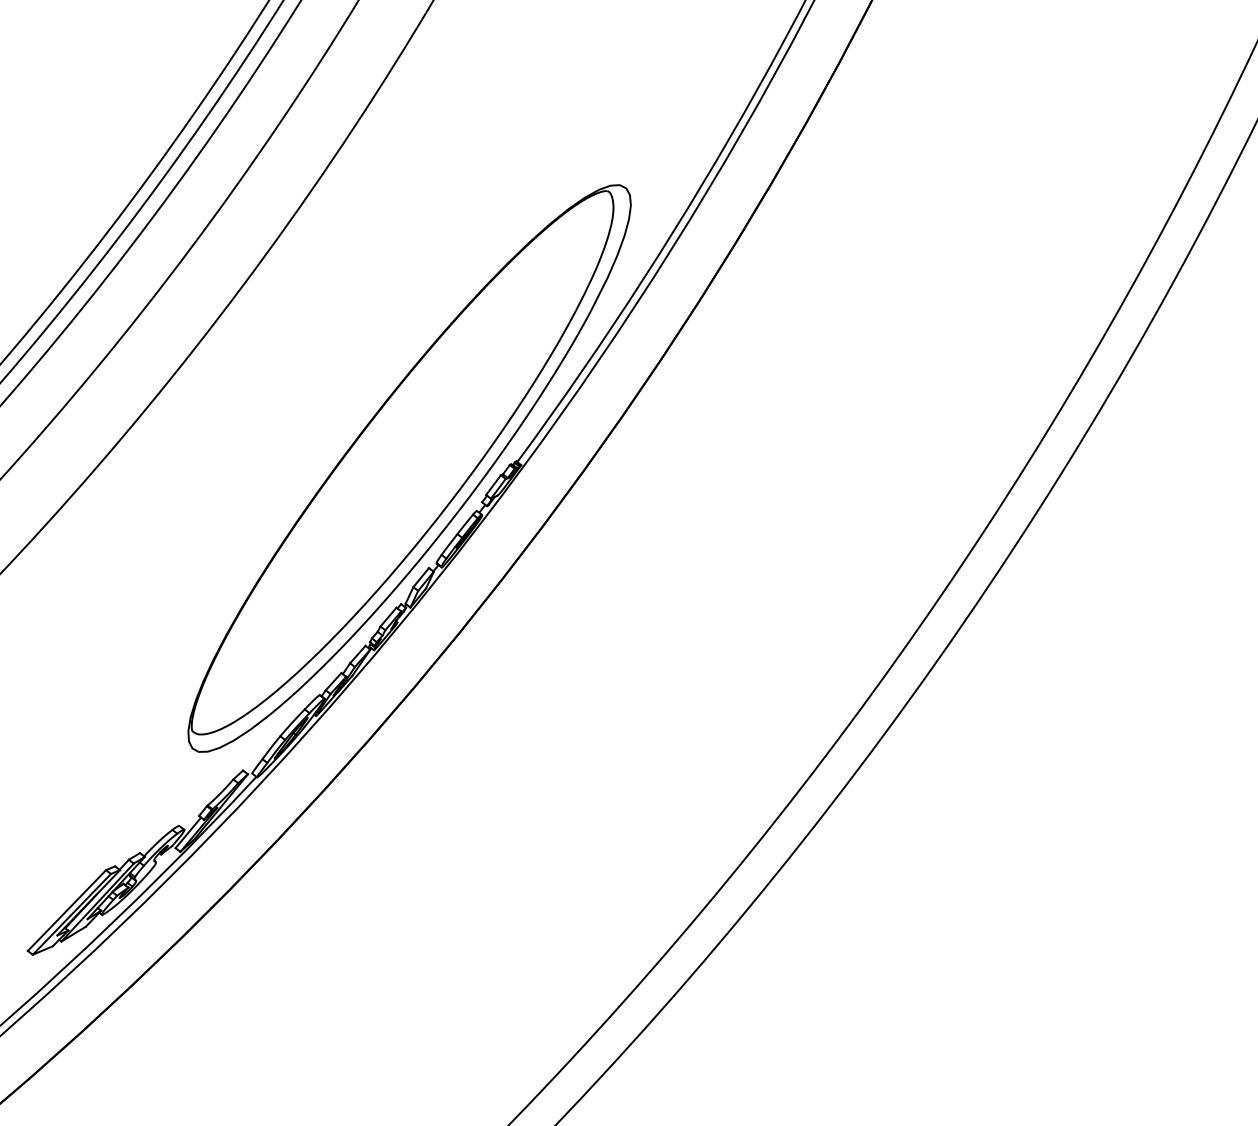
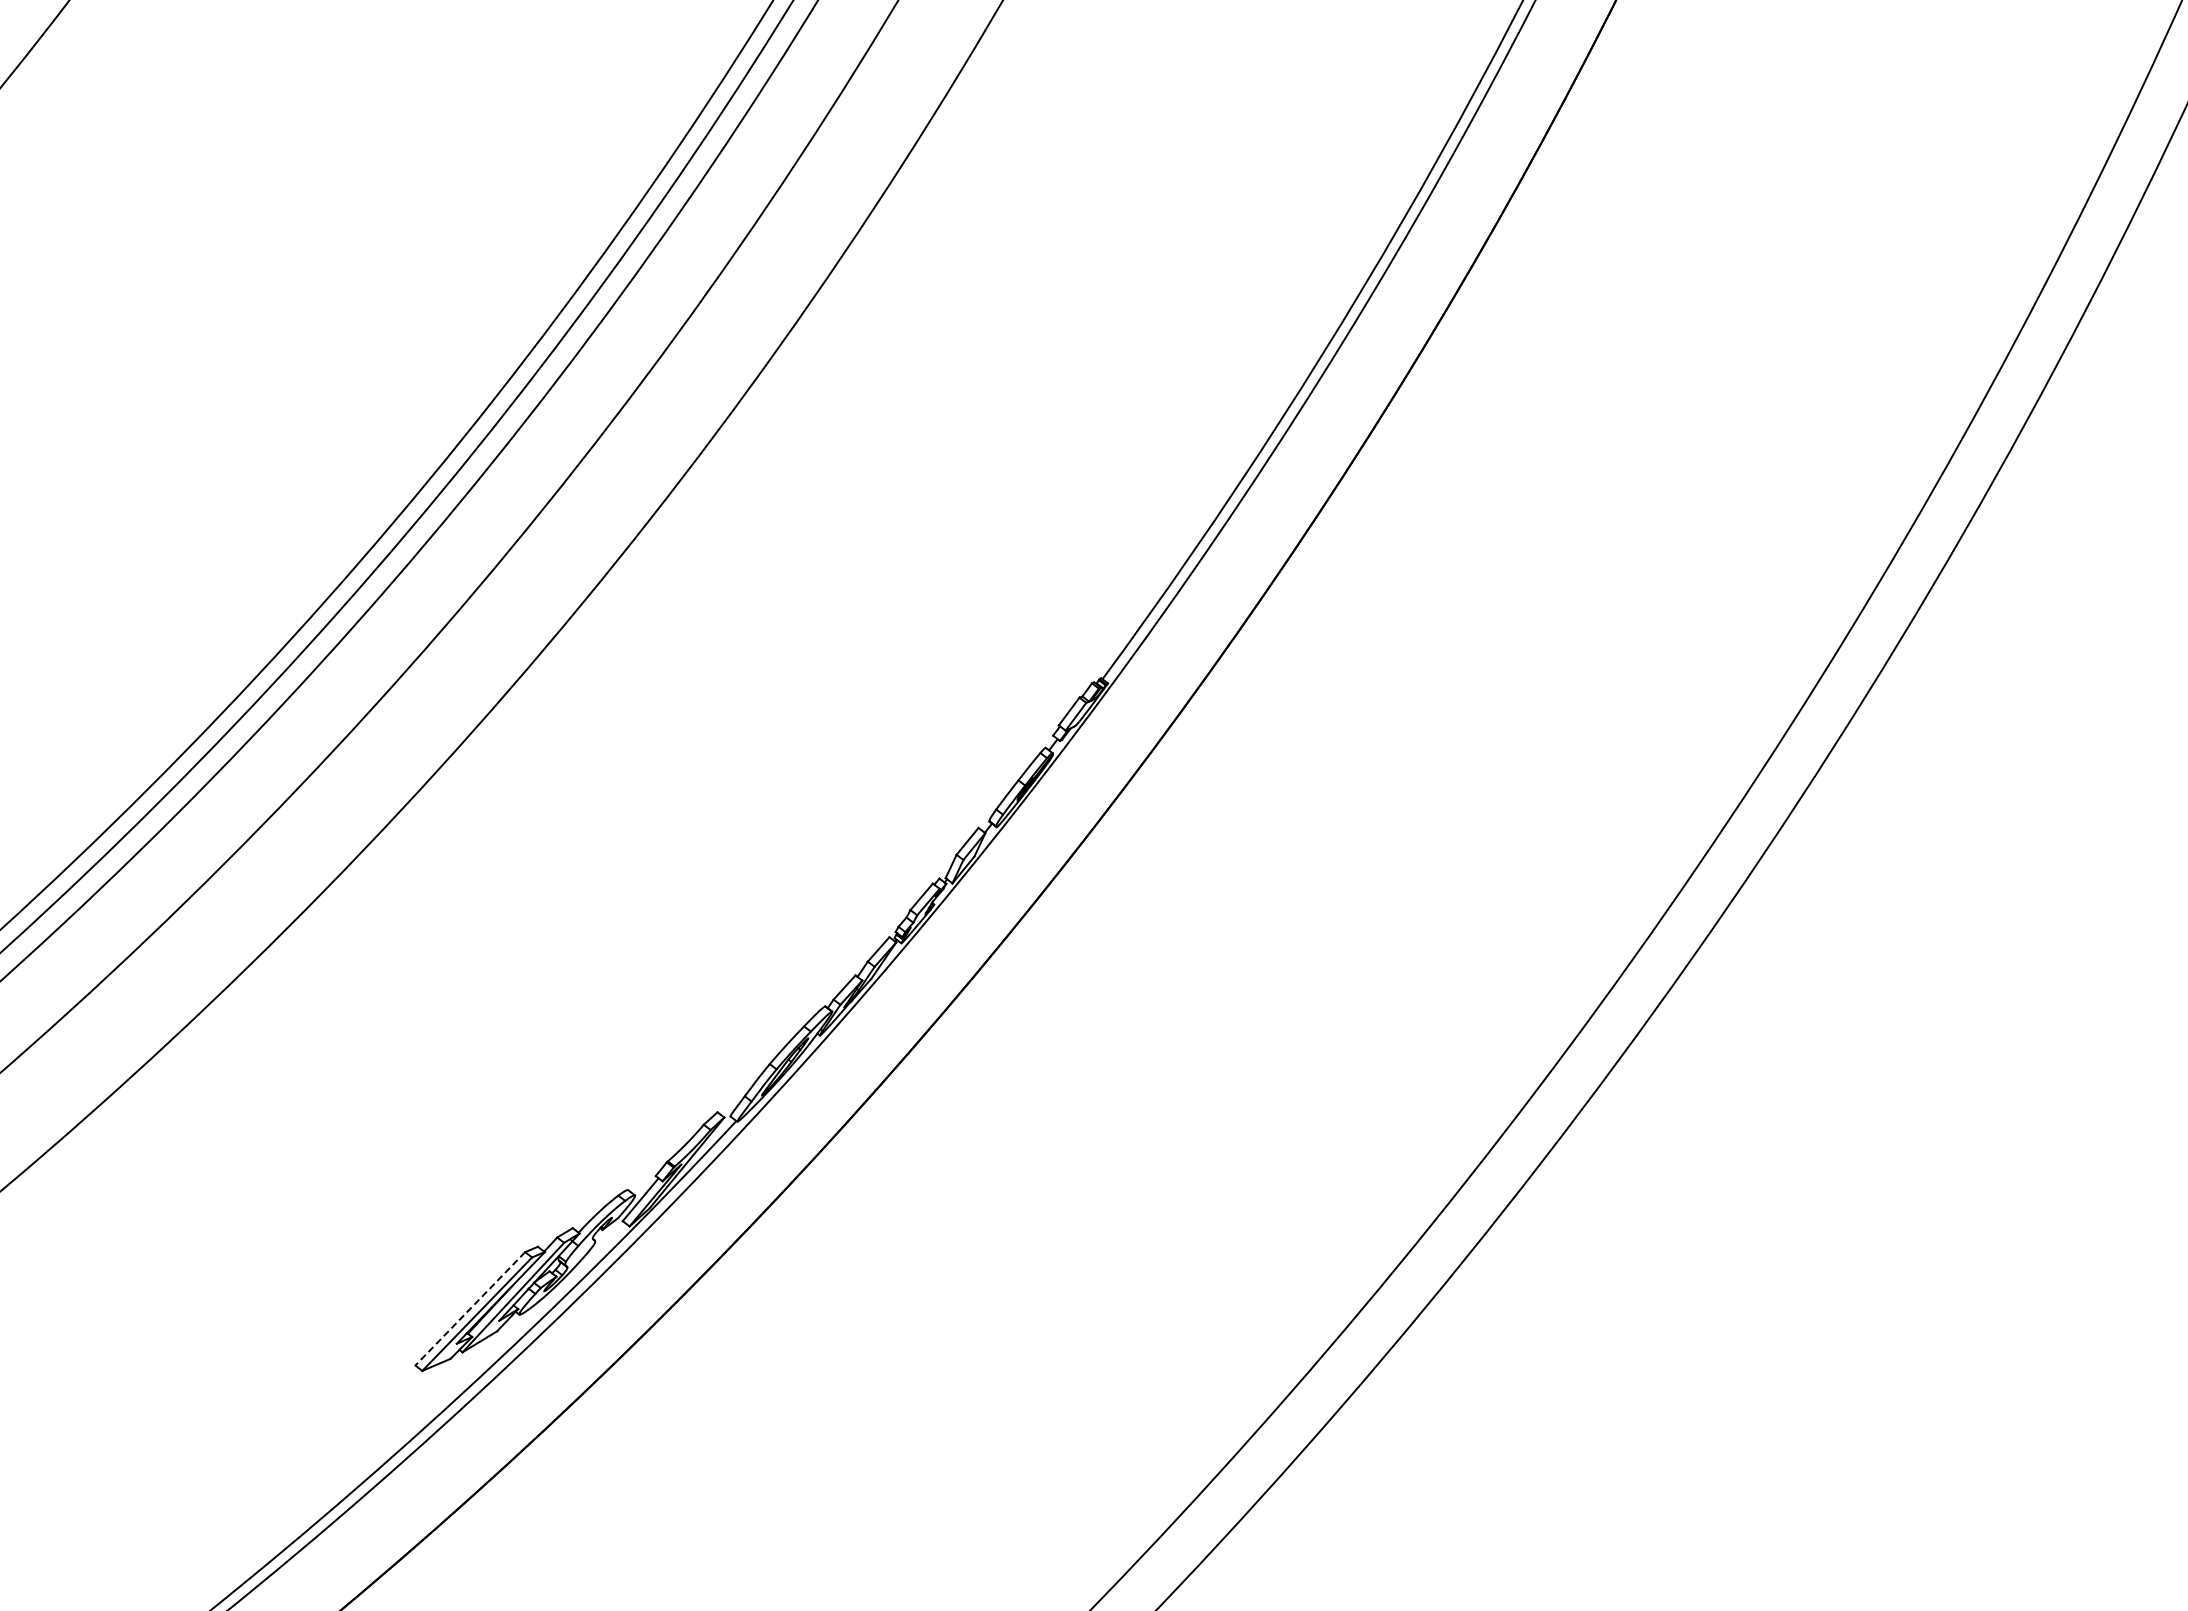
part: (409, 468) -> (950, 687), removed
line: (67, 910) -> (470, 1308), solid -> dashed

